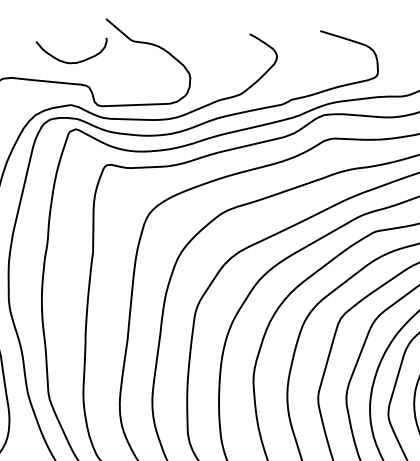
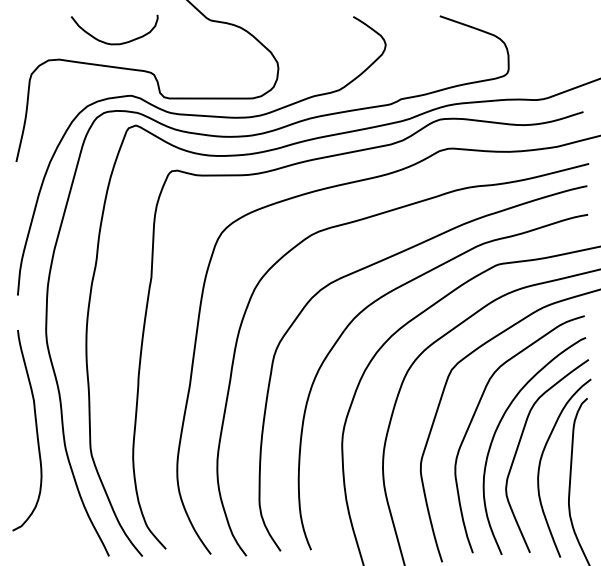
curve: (72, 62) -> (114, 43), moved

